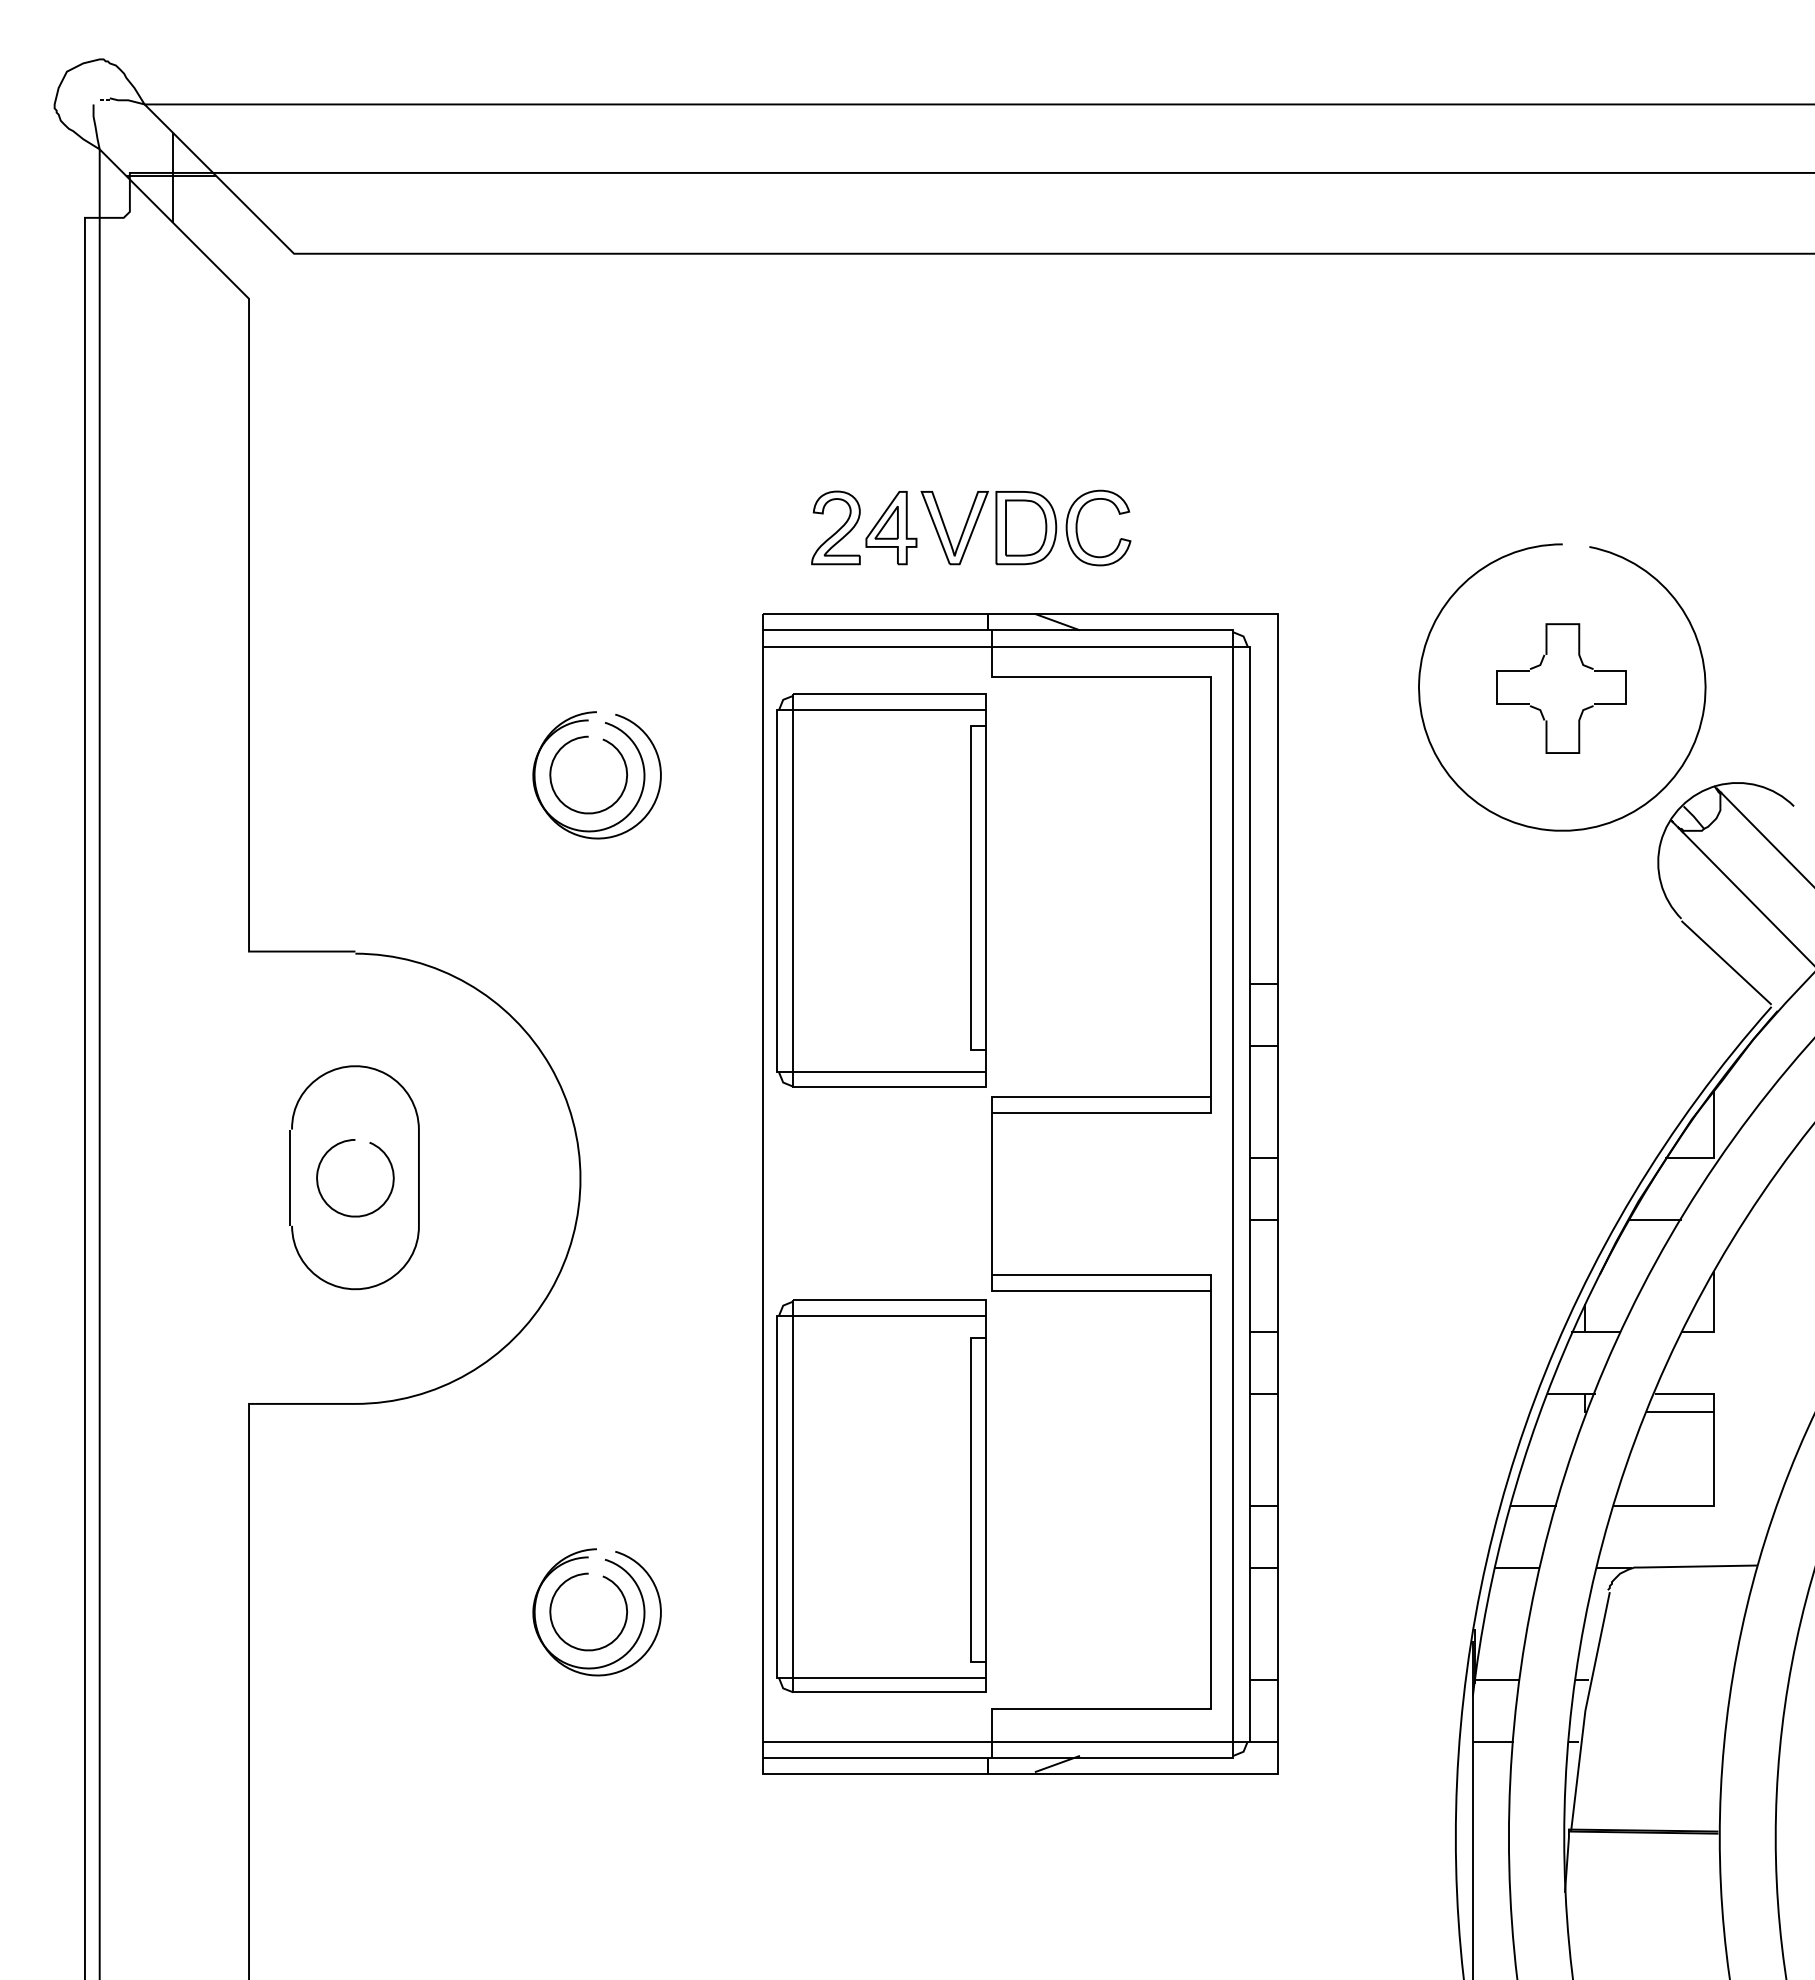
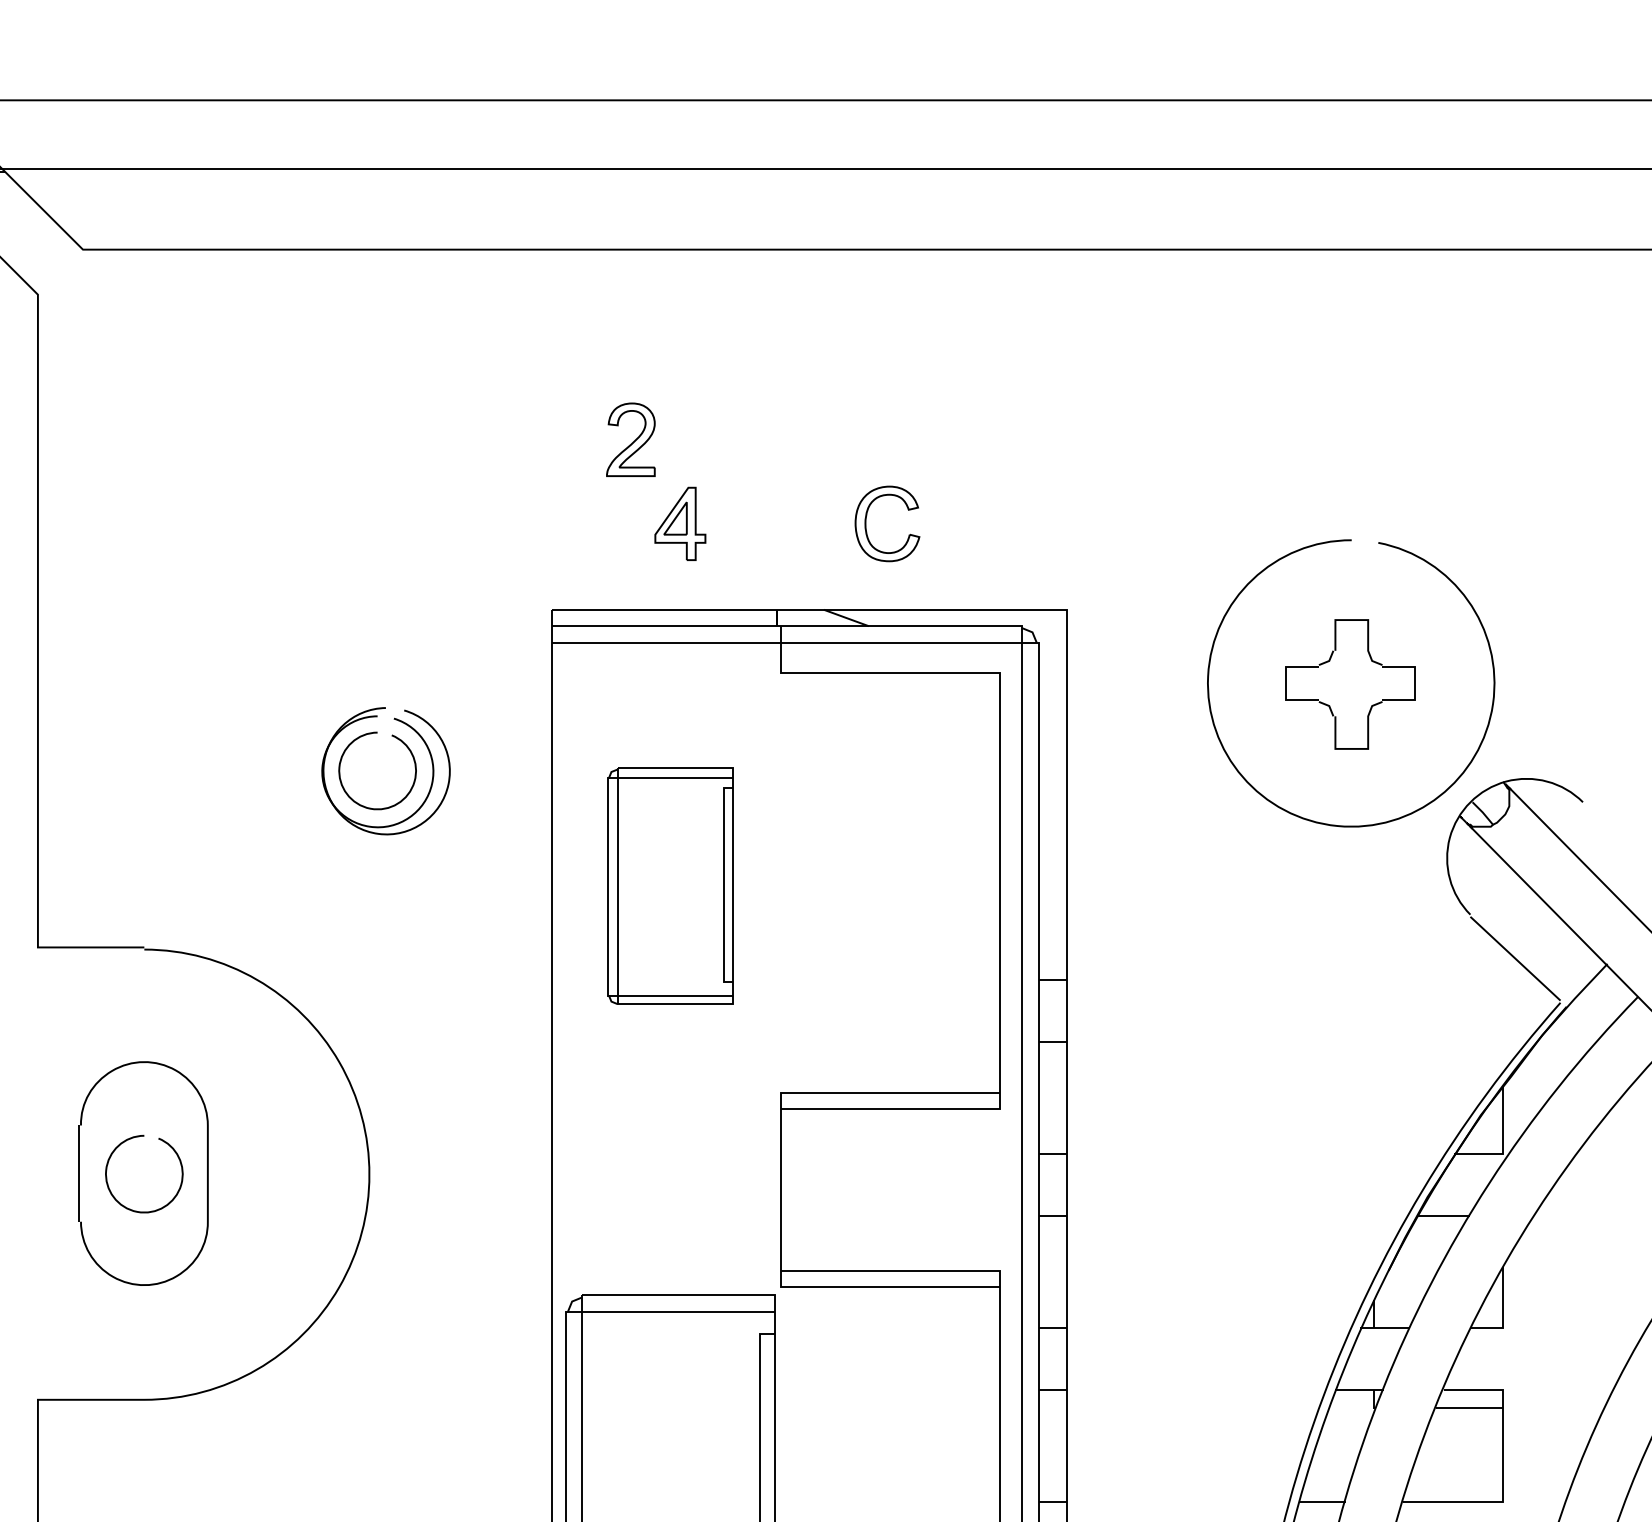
part: (835, 527) -> (630, 439), moved
part: (995, 528) -> (784, 524), removed
part: (881, 890) -> (670, 886), size x0.6

